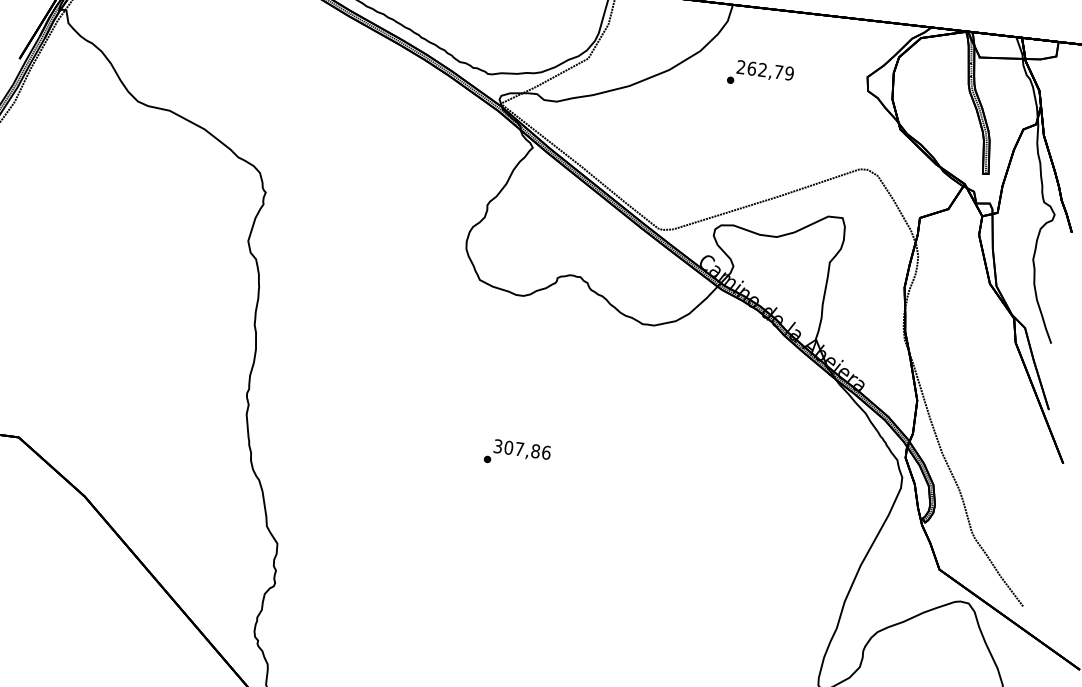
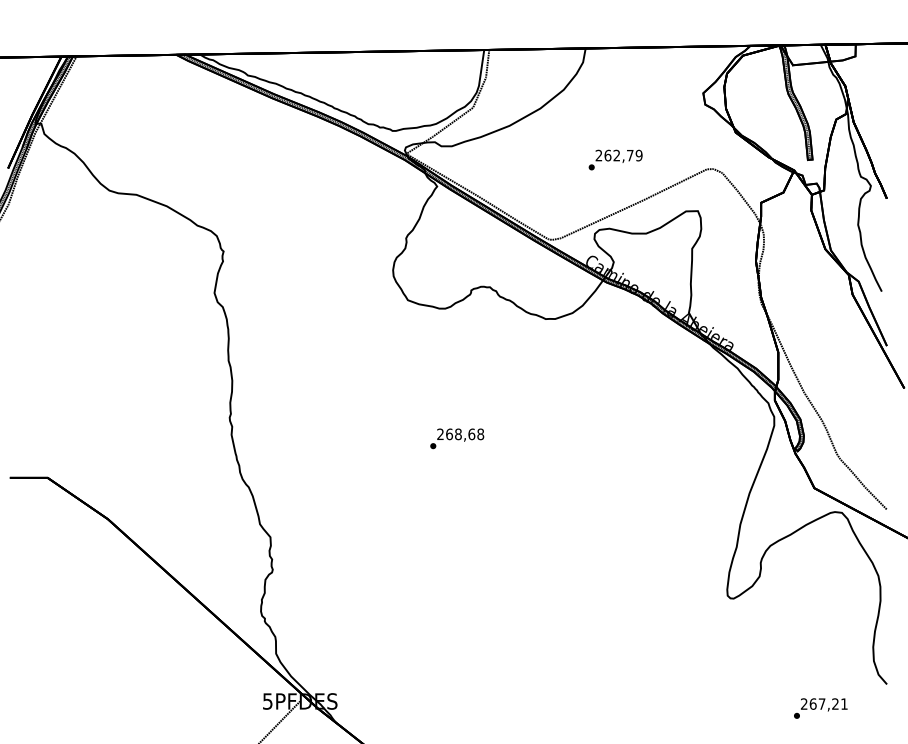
text: (760, 74) -> (615, 159), moved
text: (522, 449) -> (460, 434), 307,86 -> 268,68

